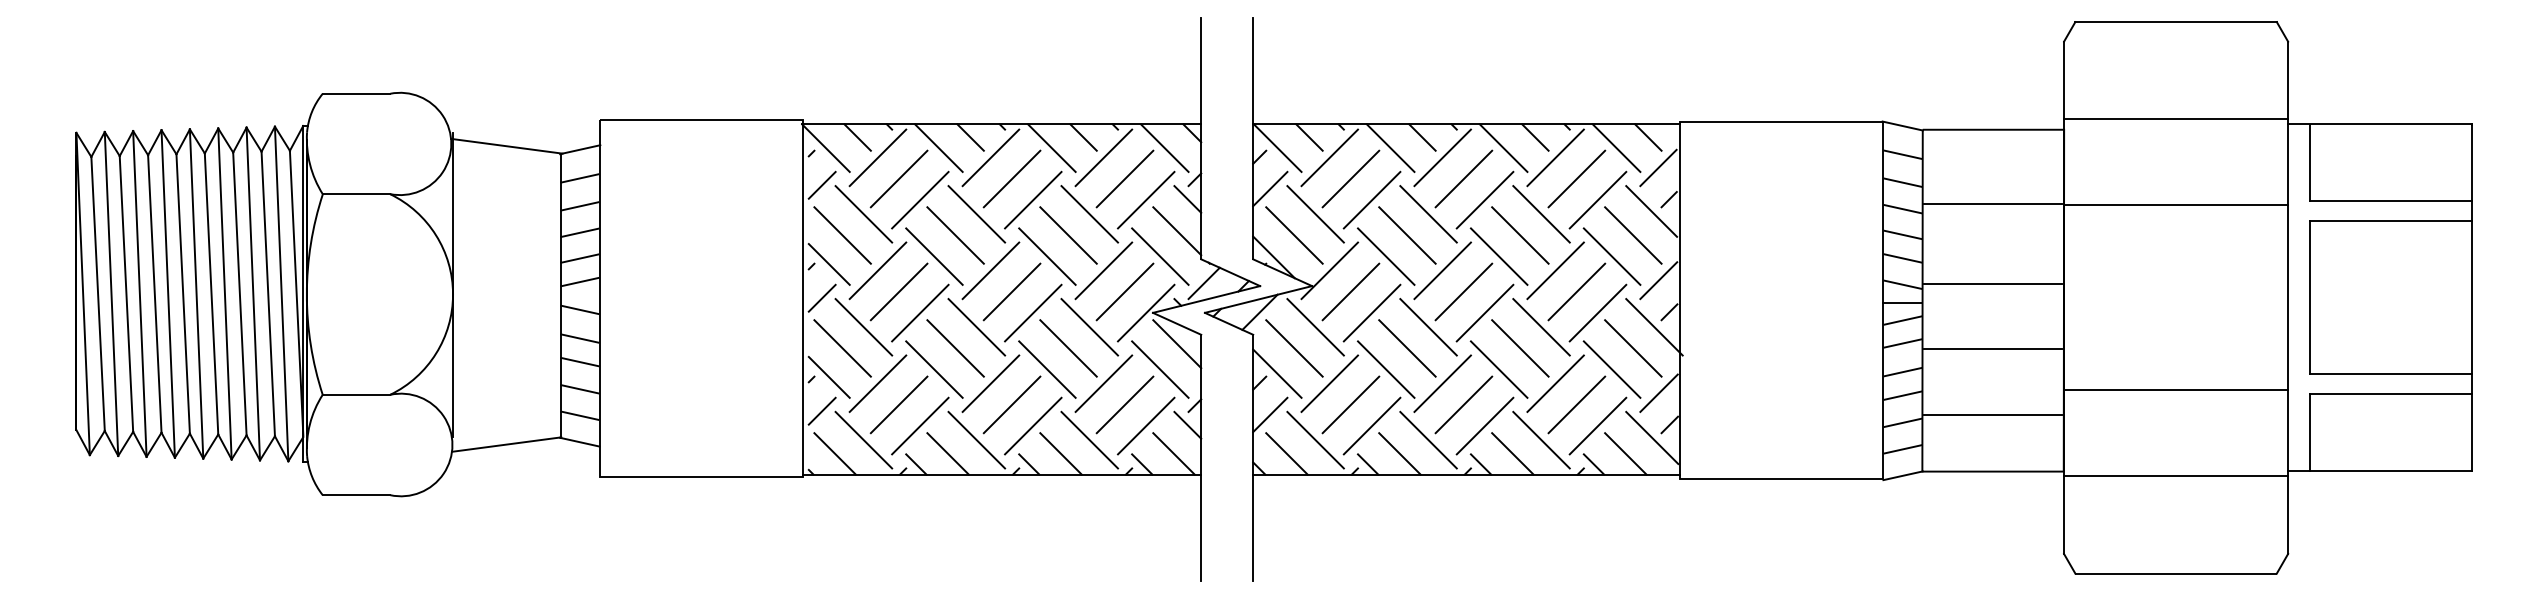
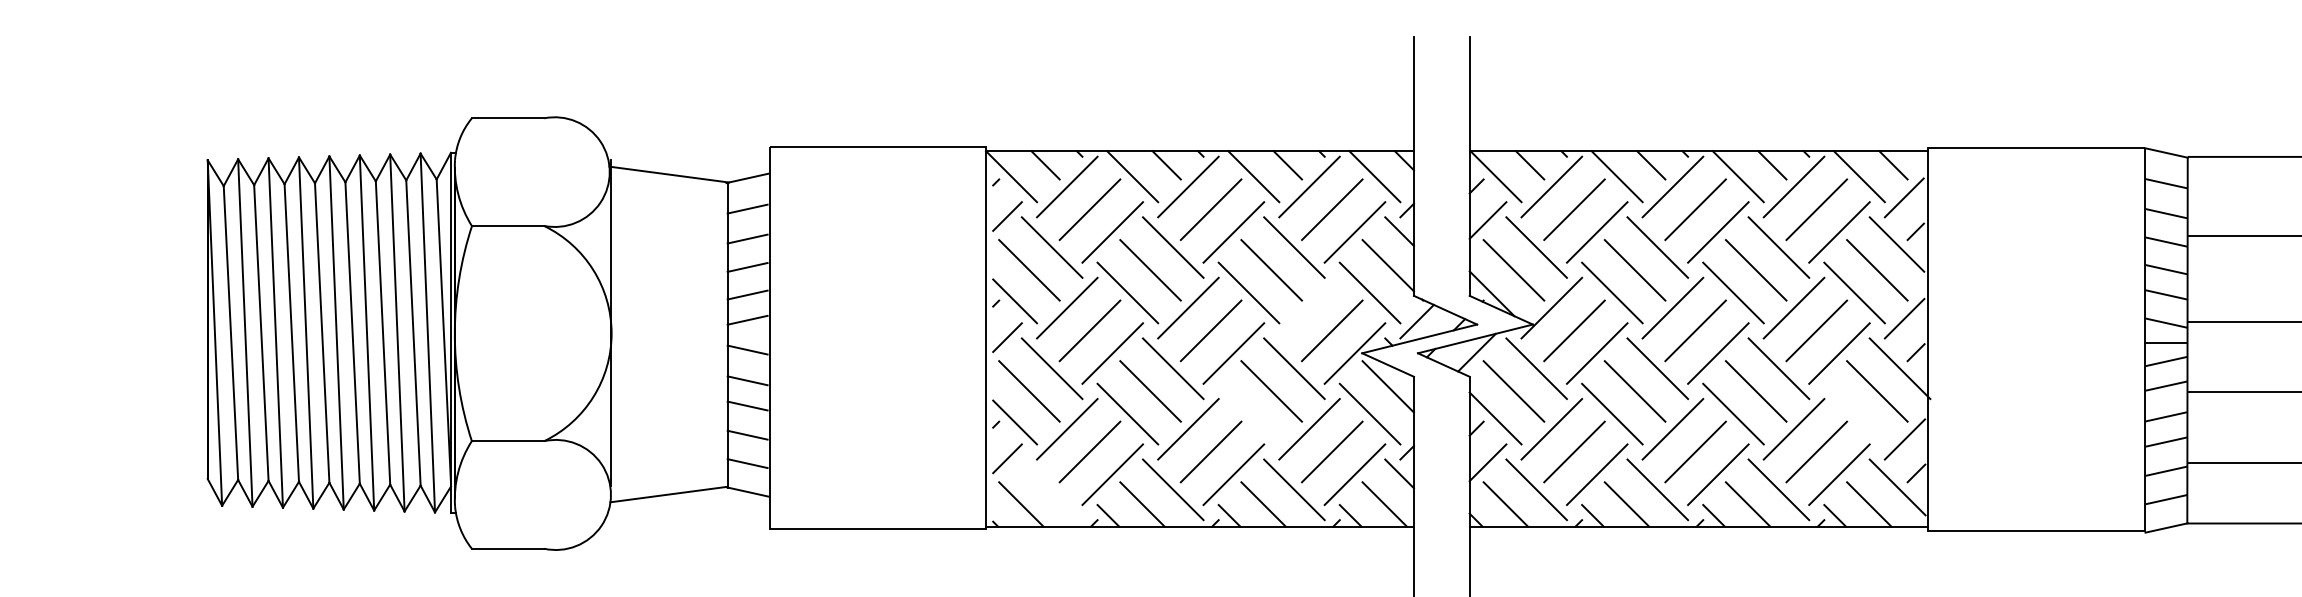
line: (1103, 270) -> (1309, 307), removed
line: (1047, 369) -> (1249, 414), removed
line: (1611, 369) -> (1853, 414), removed
line: (863, 439) -> (1051, 489), removed

